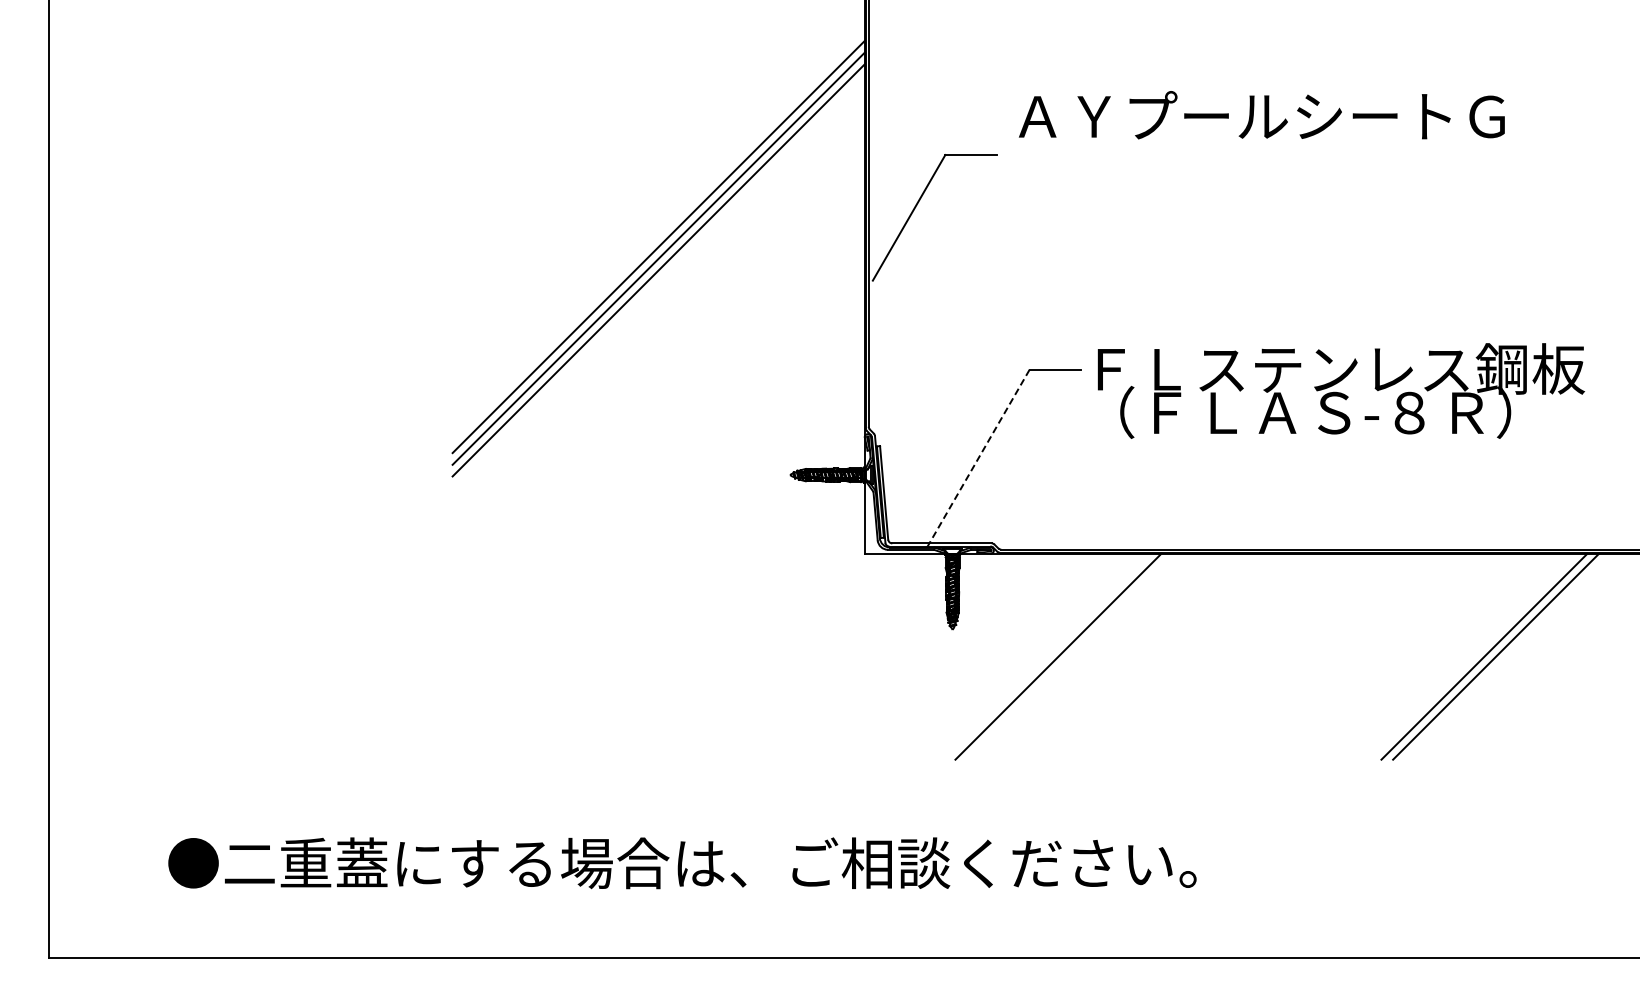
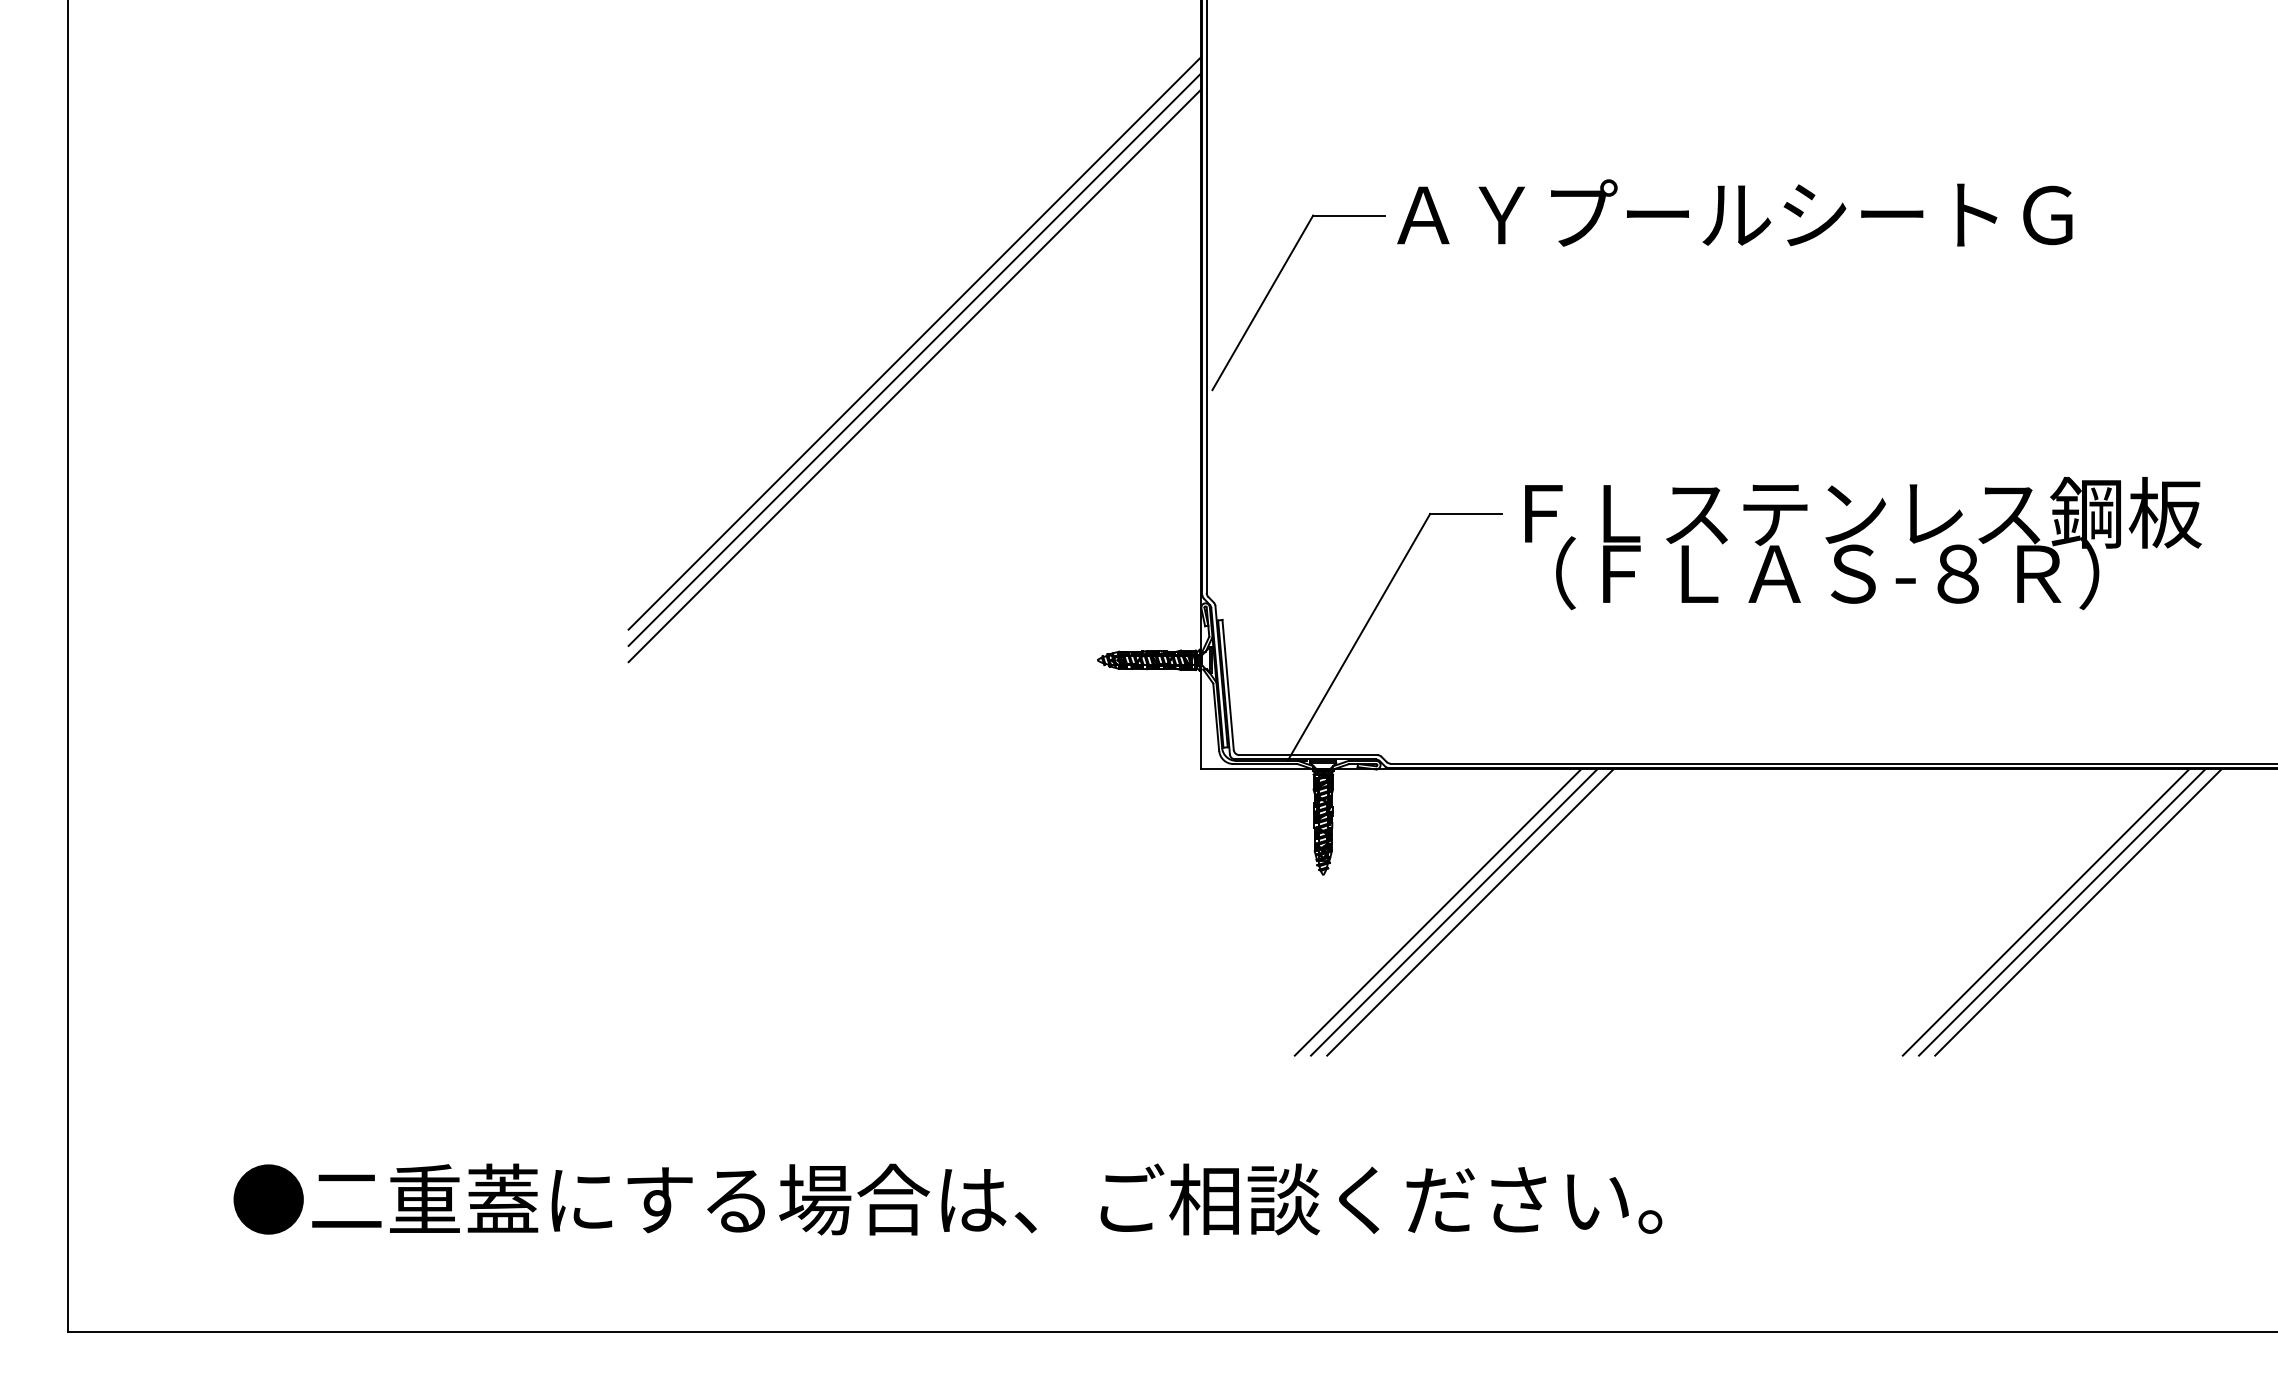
text: (1261, 115) -> (1734, 213), moved
line: (978, 458) -> (1359, 637), dashed -> solid
line: (1035, 656) -> (1438, 912), added
line: (1046, 656) -> (1453, 912), added
line: (1472, 656) -> (2045, 912), added

